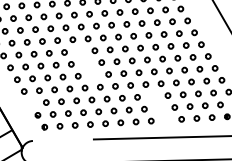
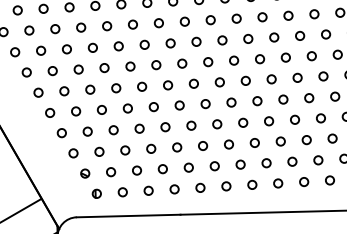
part: (86, 63) -> (167, 85), added
circle: (30, 103) -> (72, 153), added
part: (159, 108) -> (292, 161), added
line: (62, 139) -> (127, 214), added

